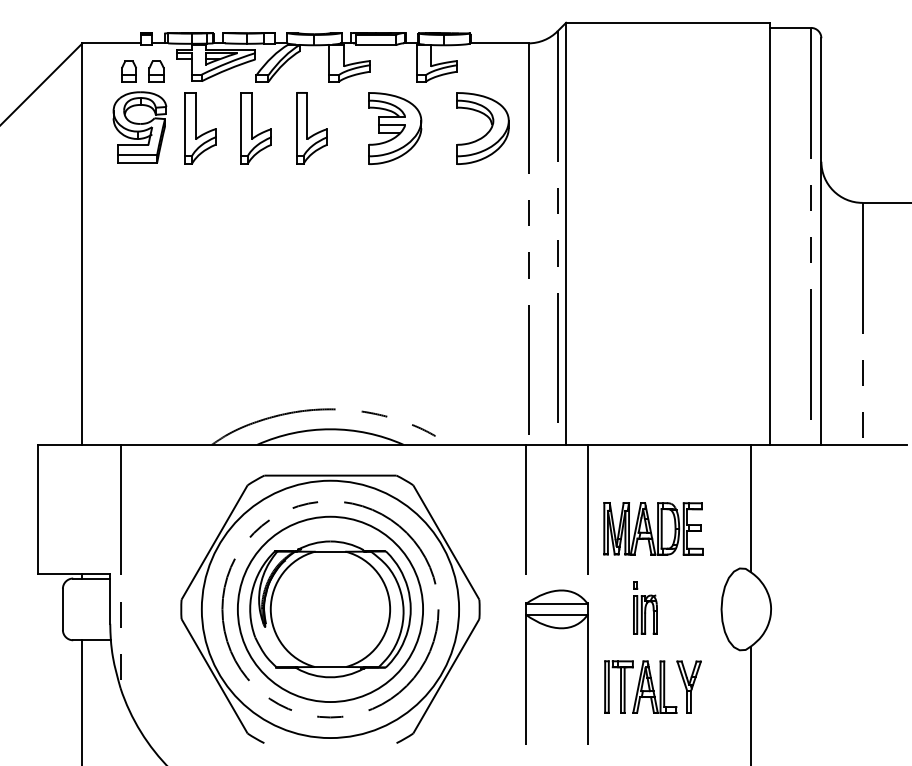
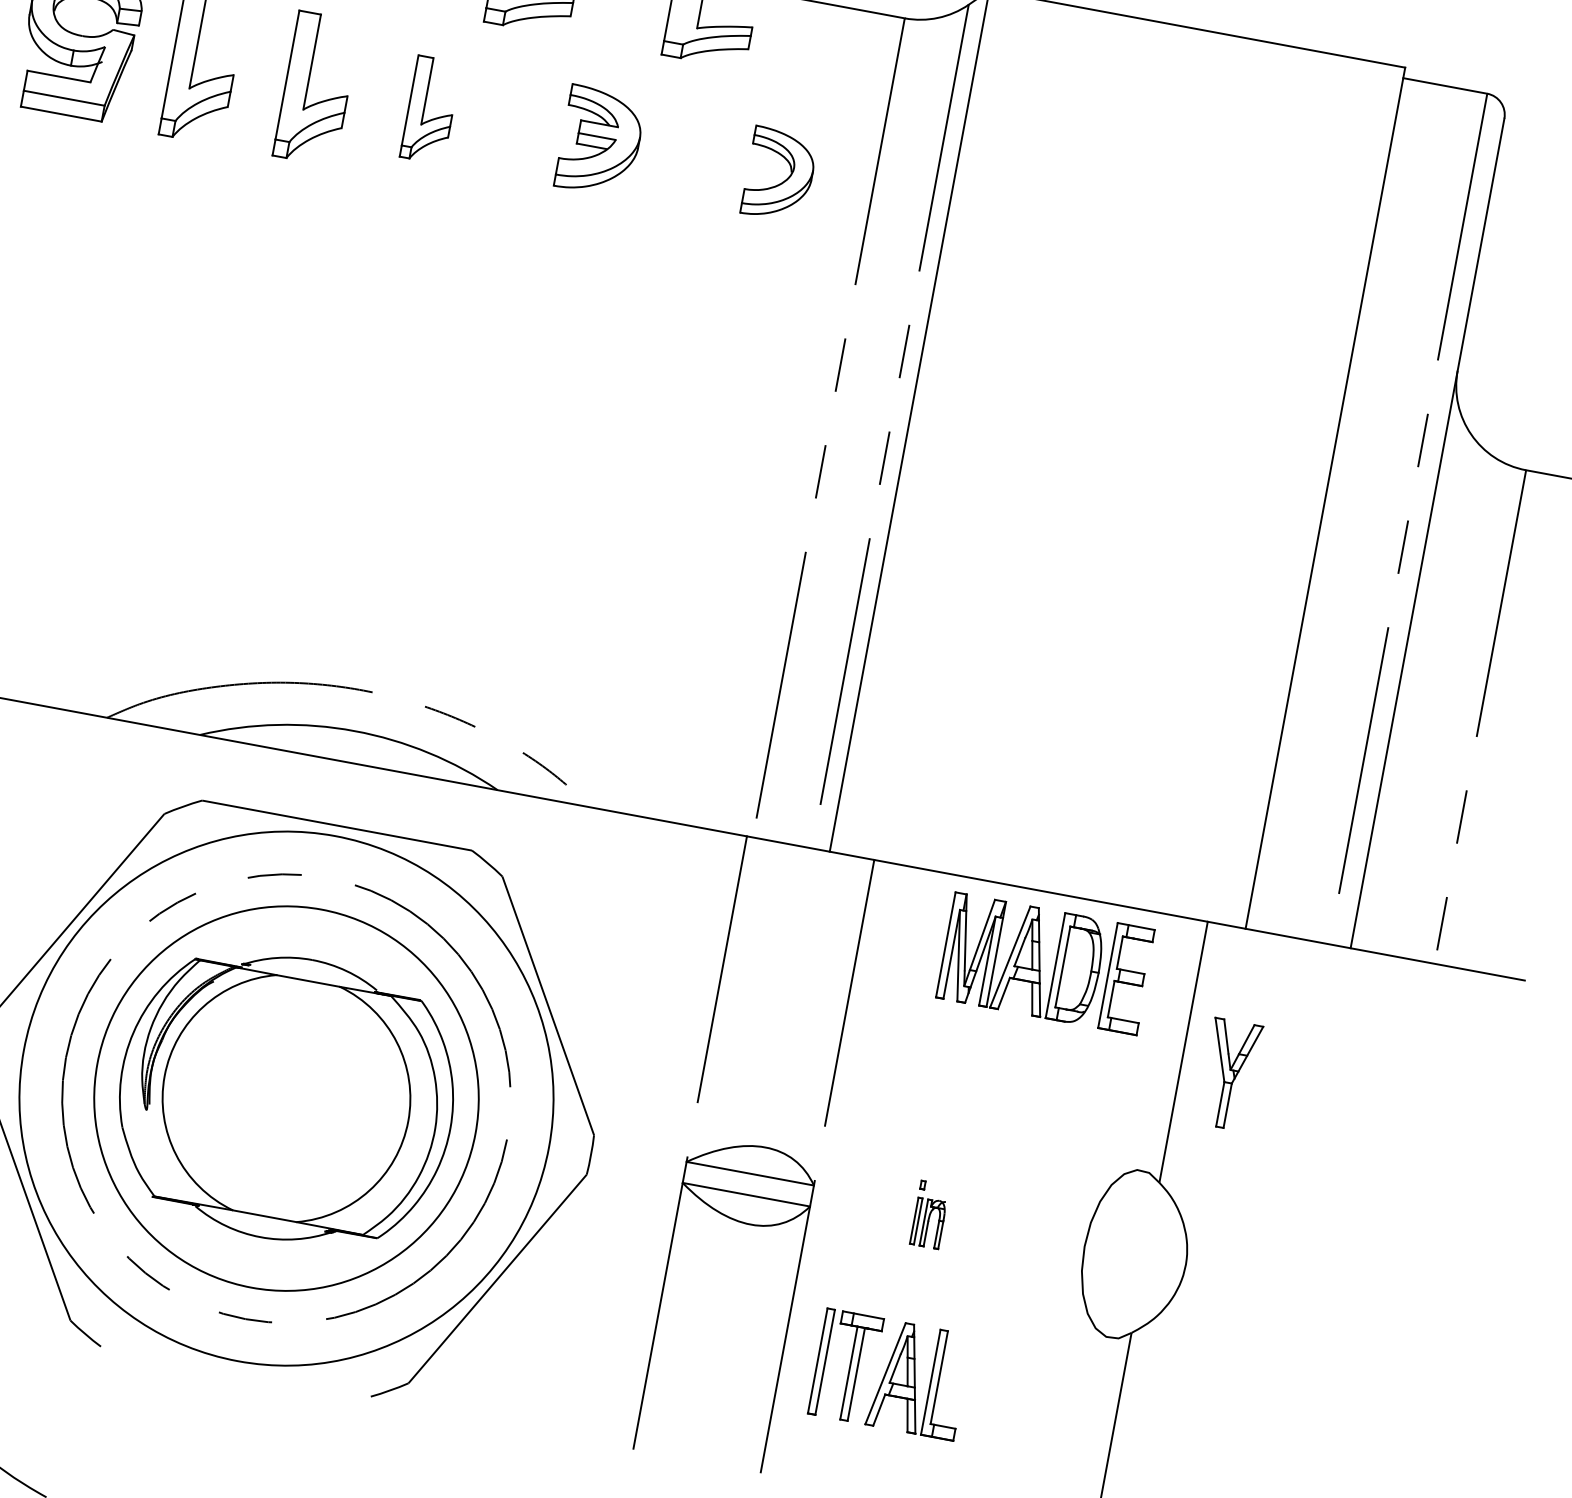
part: (311, 128) -> (429, 109), size x0.7
part: (395, 128) -> (601, 141), size x0.7
part: (482, 128) -> (778, 174), size x0.6
part: (653, 528) -> (1046, 963), moved
part: (645, 607) -> (930, 1213), size x0.6
part: (688, 686) -> (1228, 1072), moved

